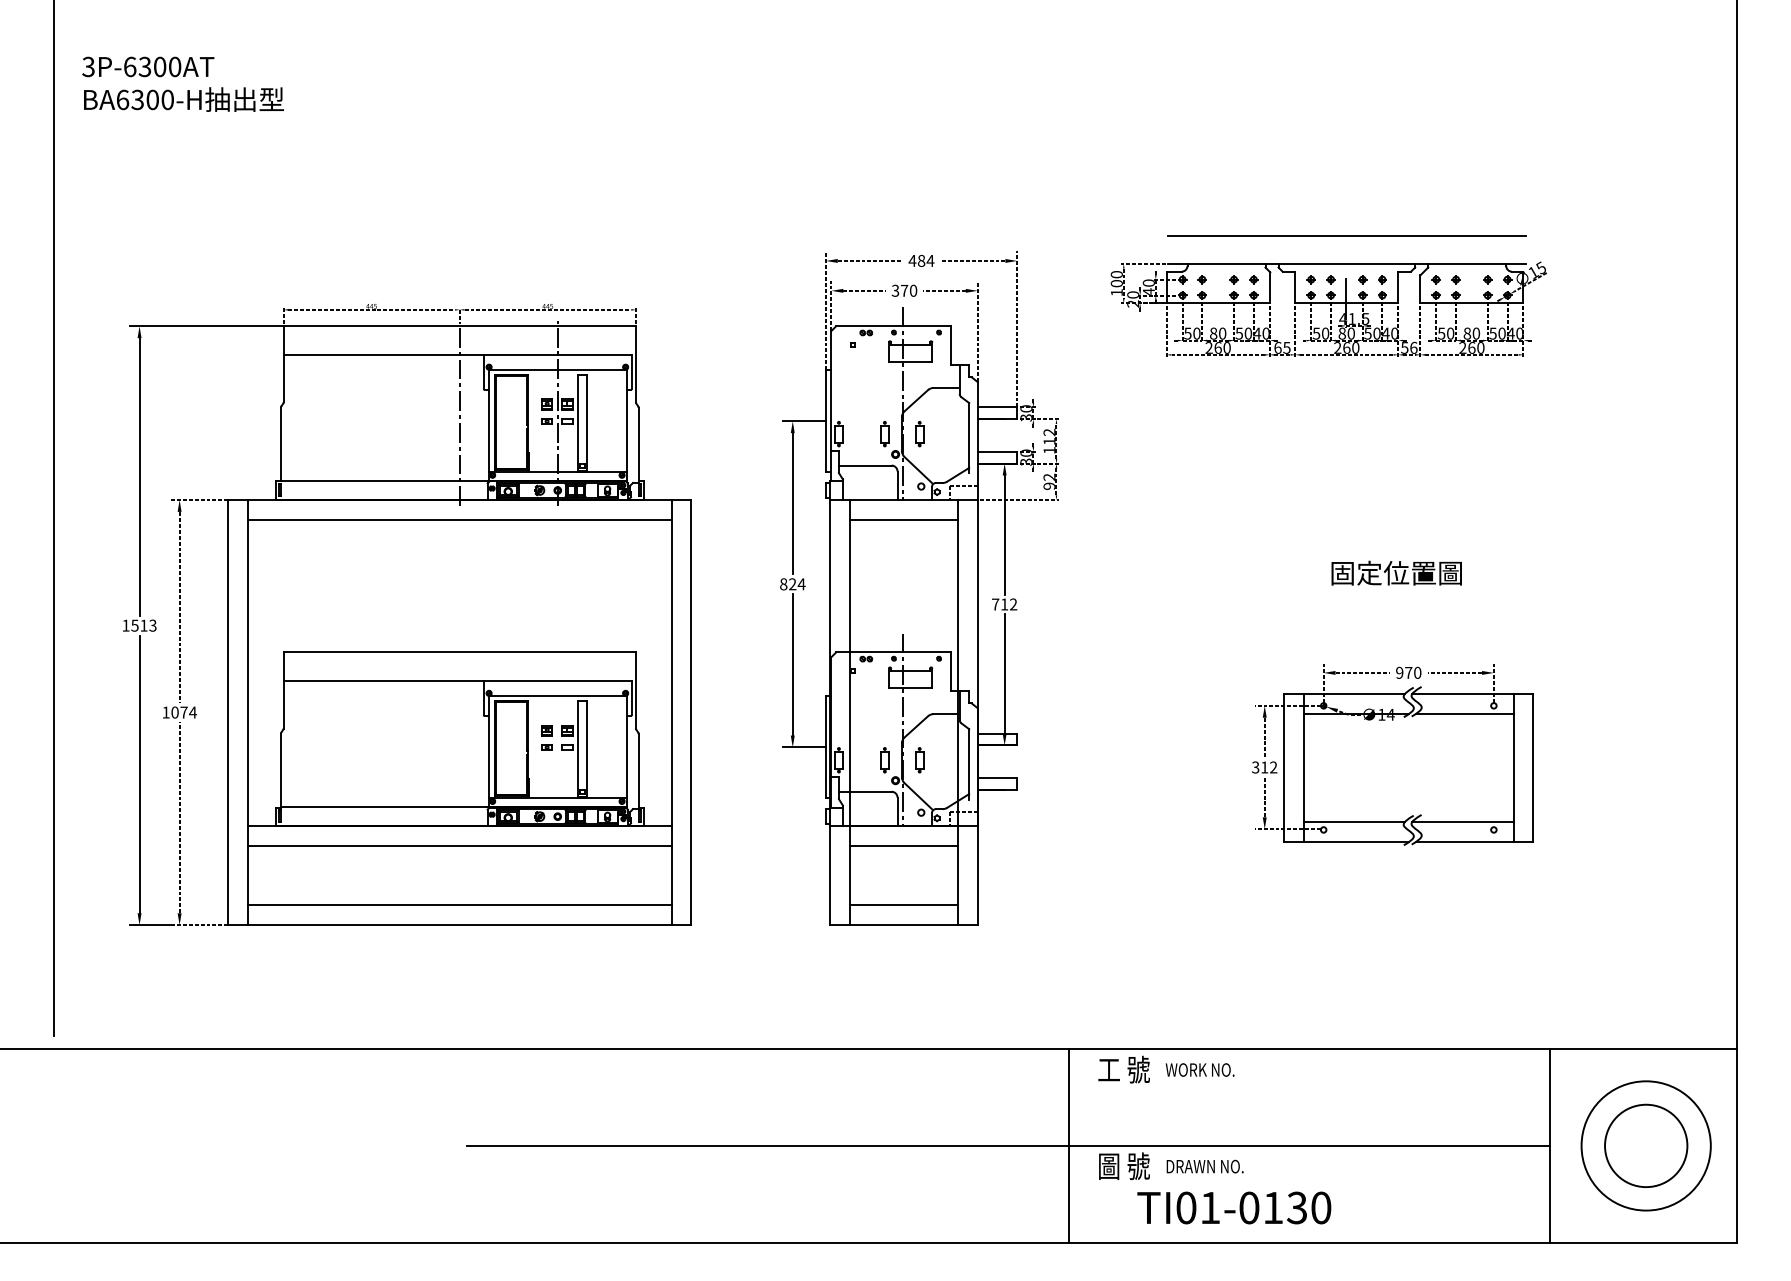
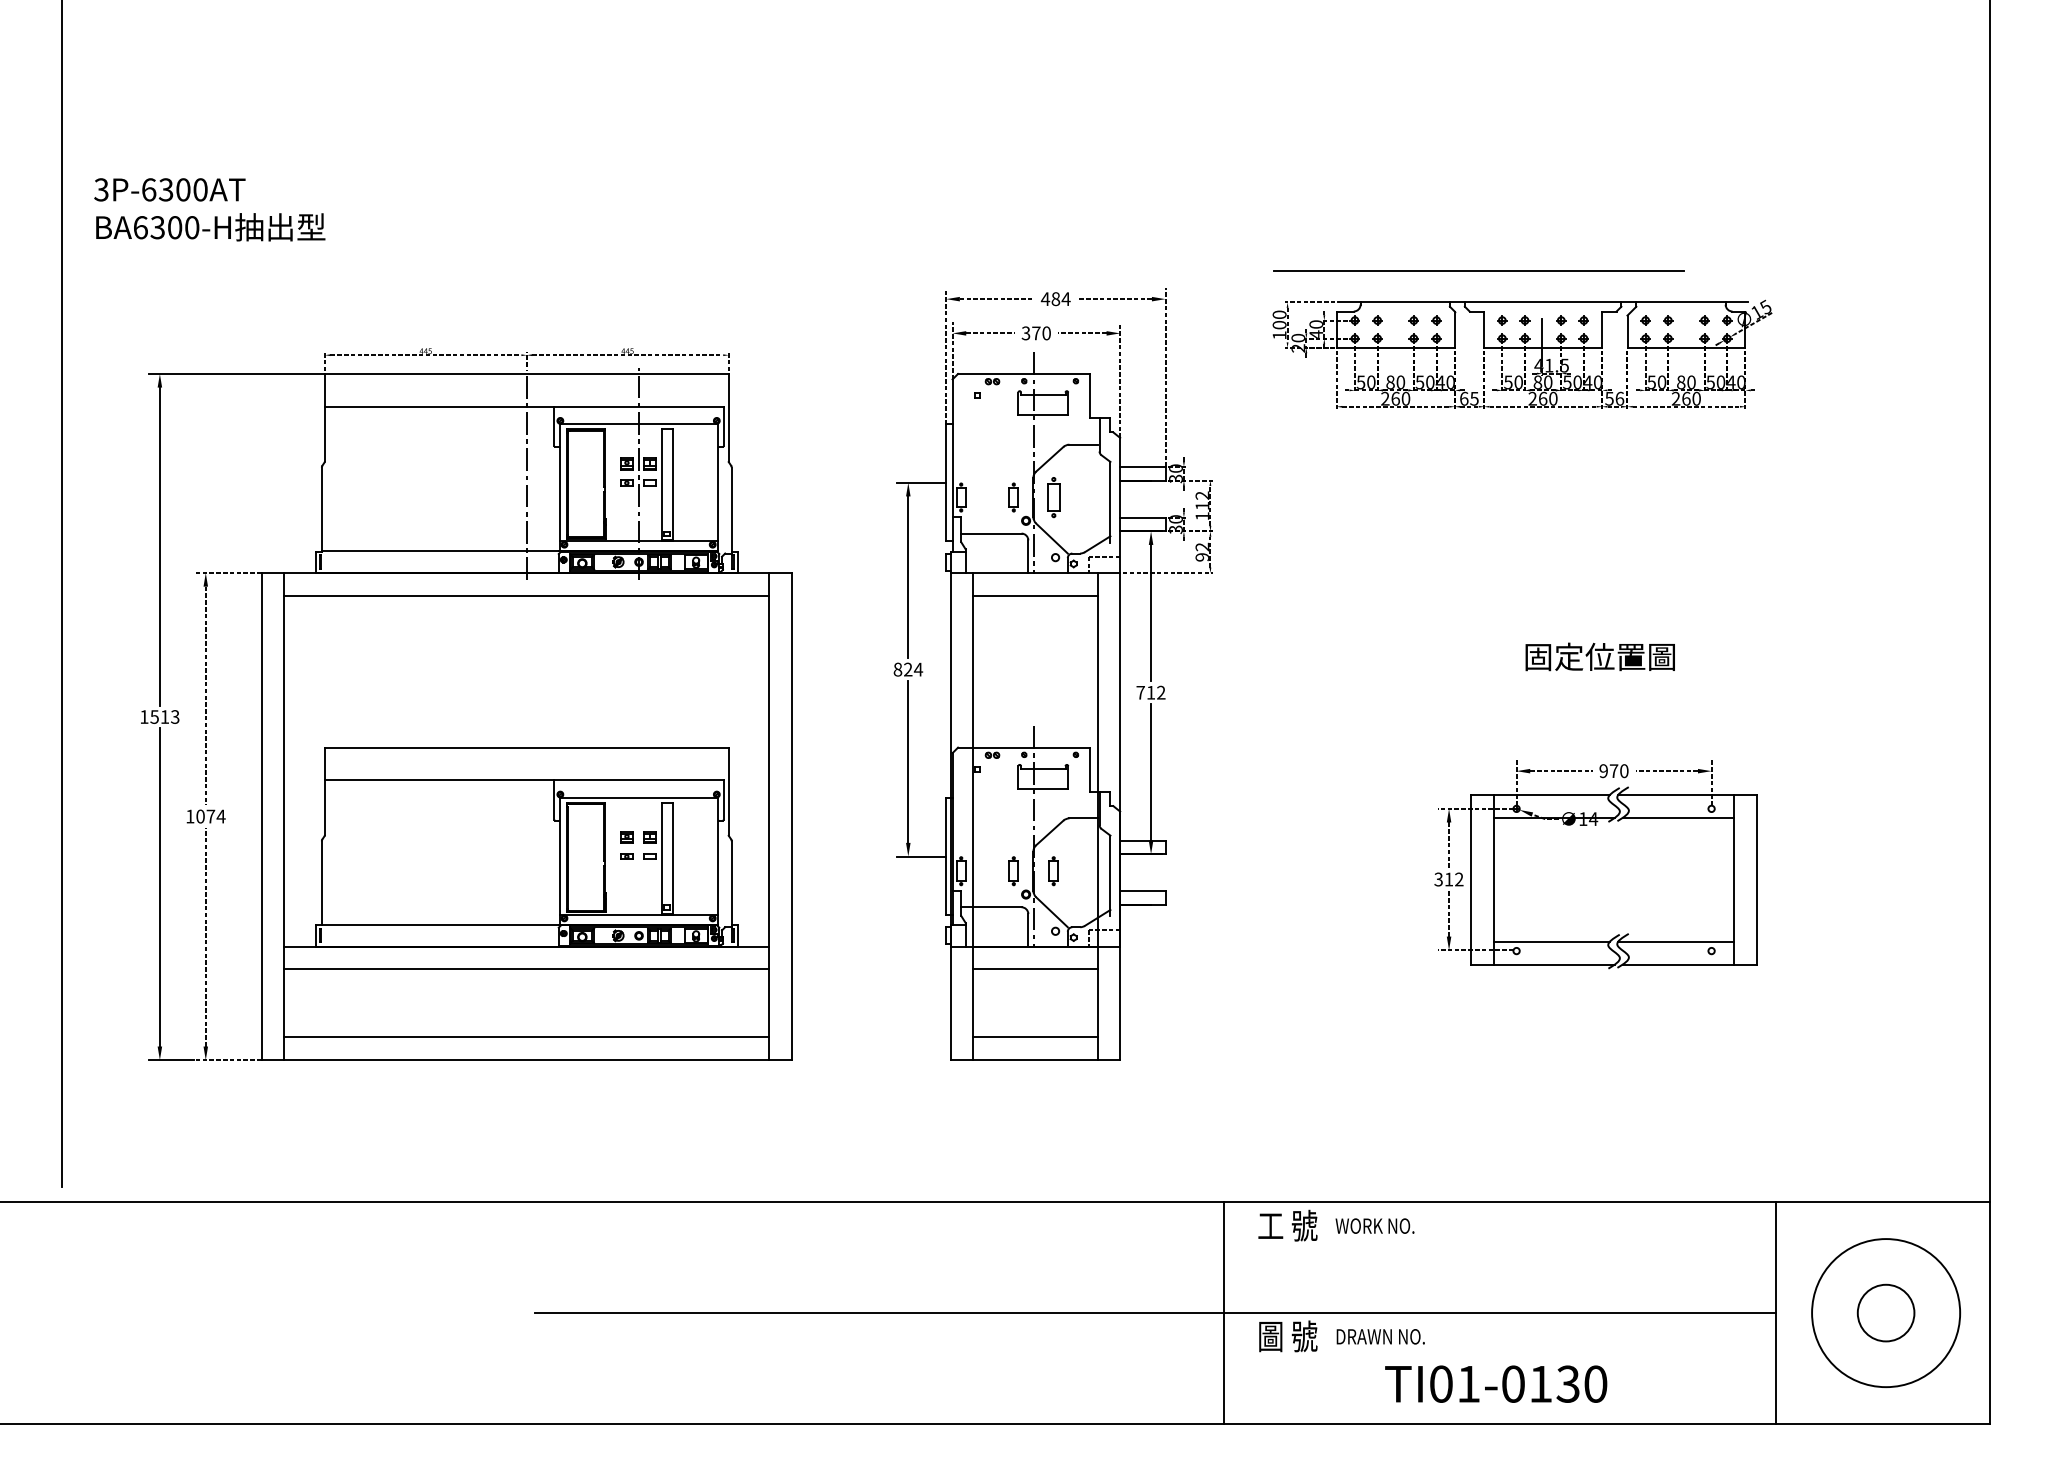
text: (182, 84) -> (209, 209), moved
line: (1346, 235) -> (1478, 270), moved
part: (919, 434) -> (1053, 497), size x1.4
circle: (1645, 1145) -> (1885, 1312), size x0.6
text: (1234, 1207) -> (1496, 1383), moved

